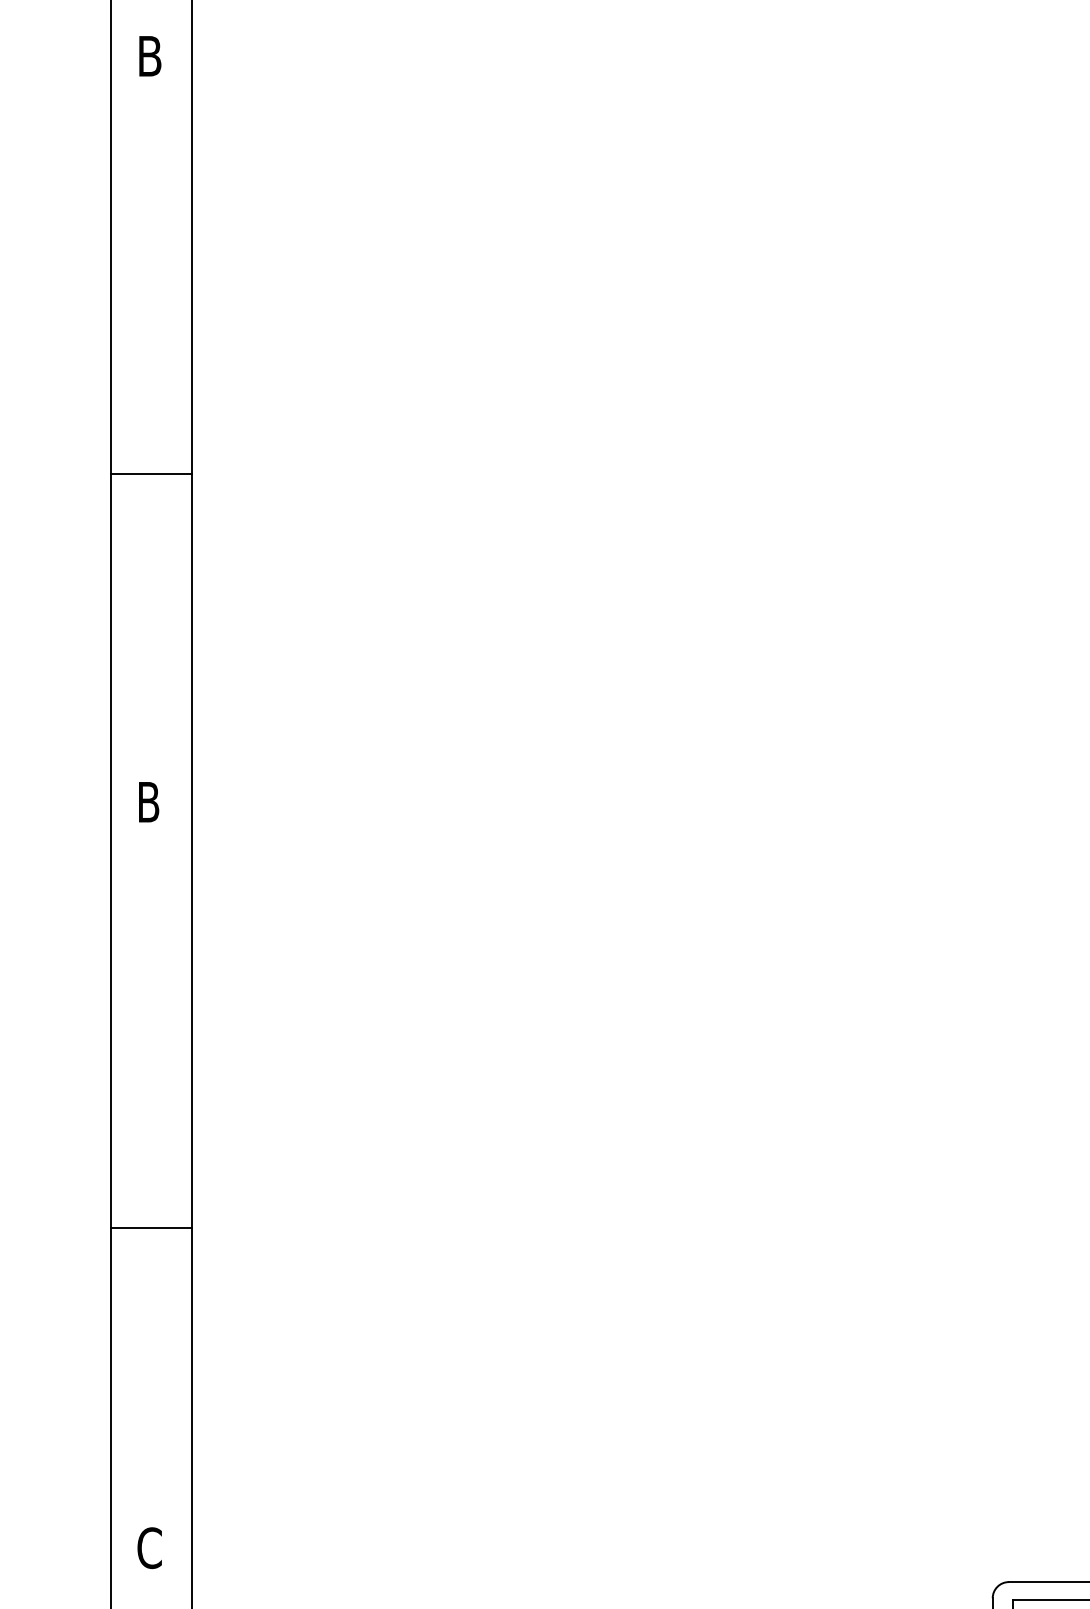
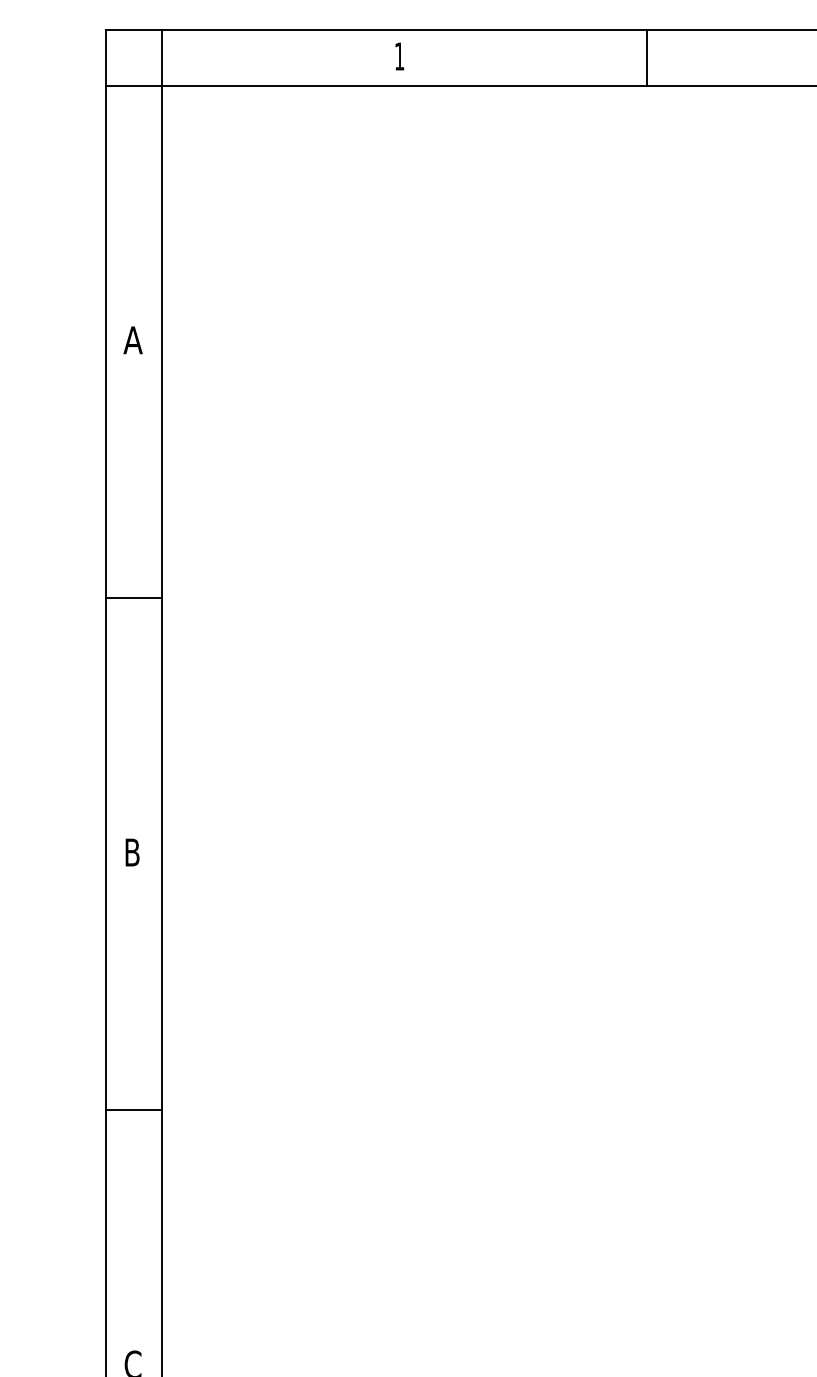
text: (148, 56) -> (132, 340), B -> A
line: (150, 473) -> (133, 597), moved
line: (150, 1227) -> (133, 1109), moved

